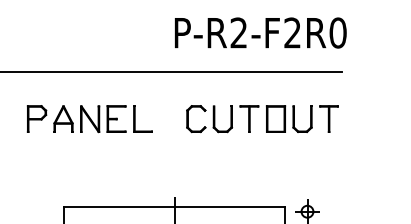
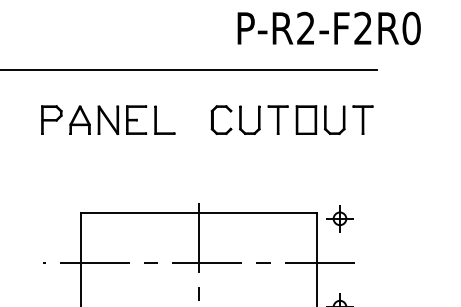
text: (260, 33) -> (328, 28), moved

